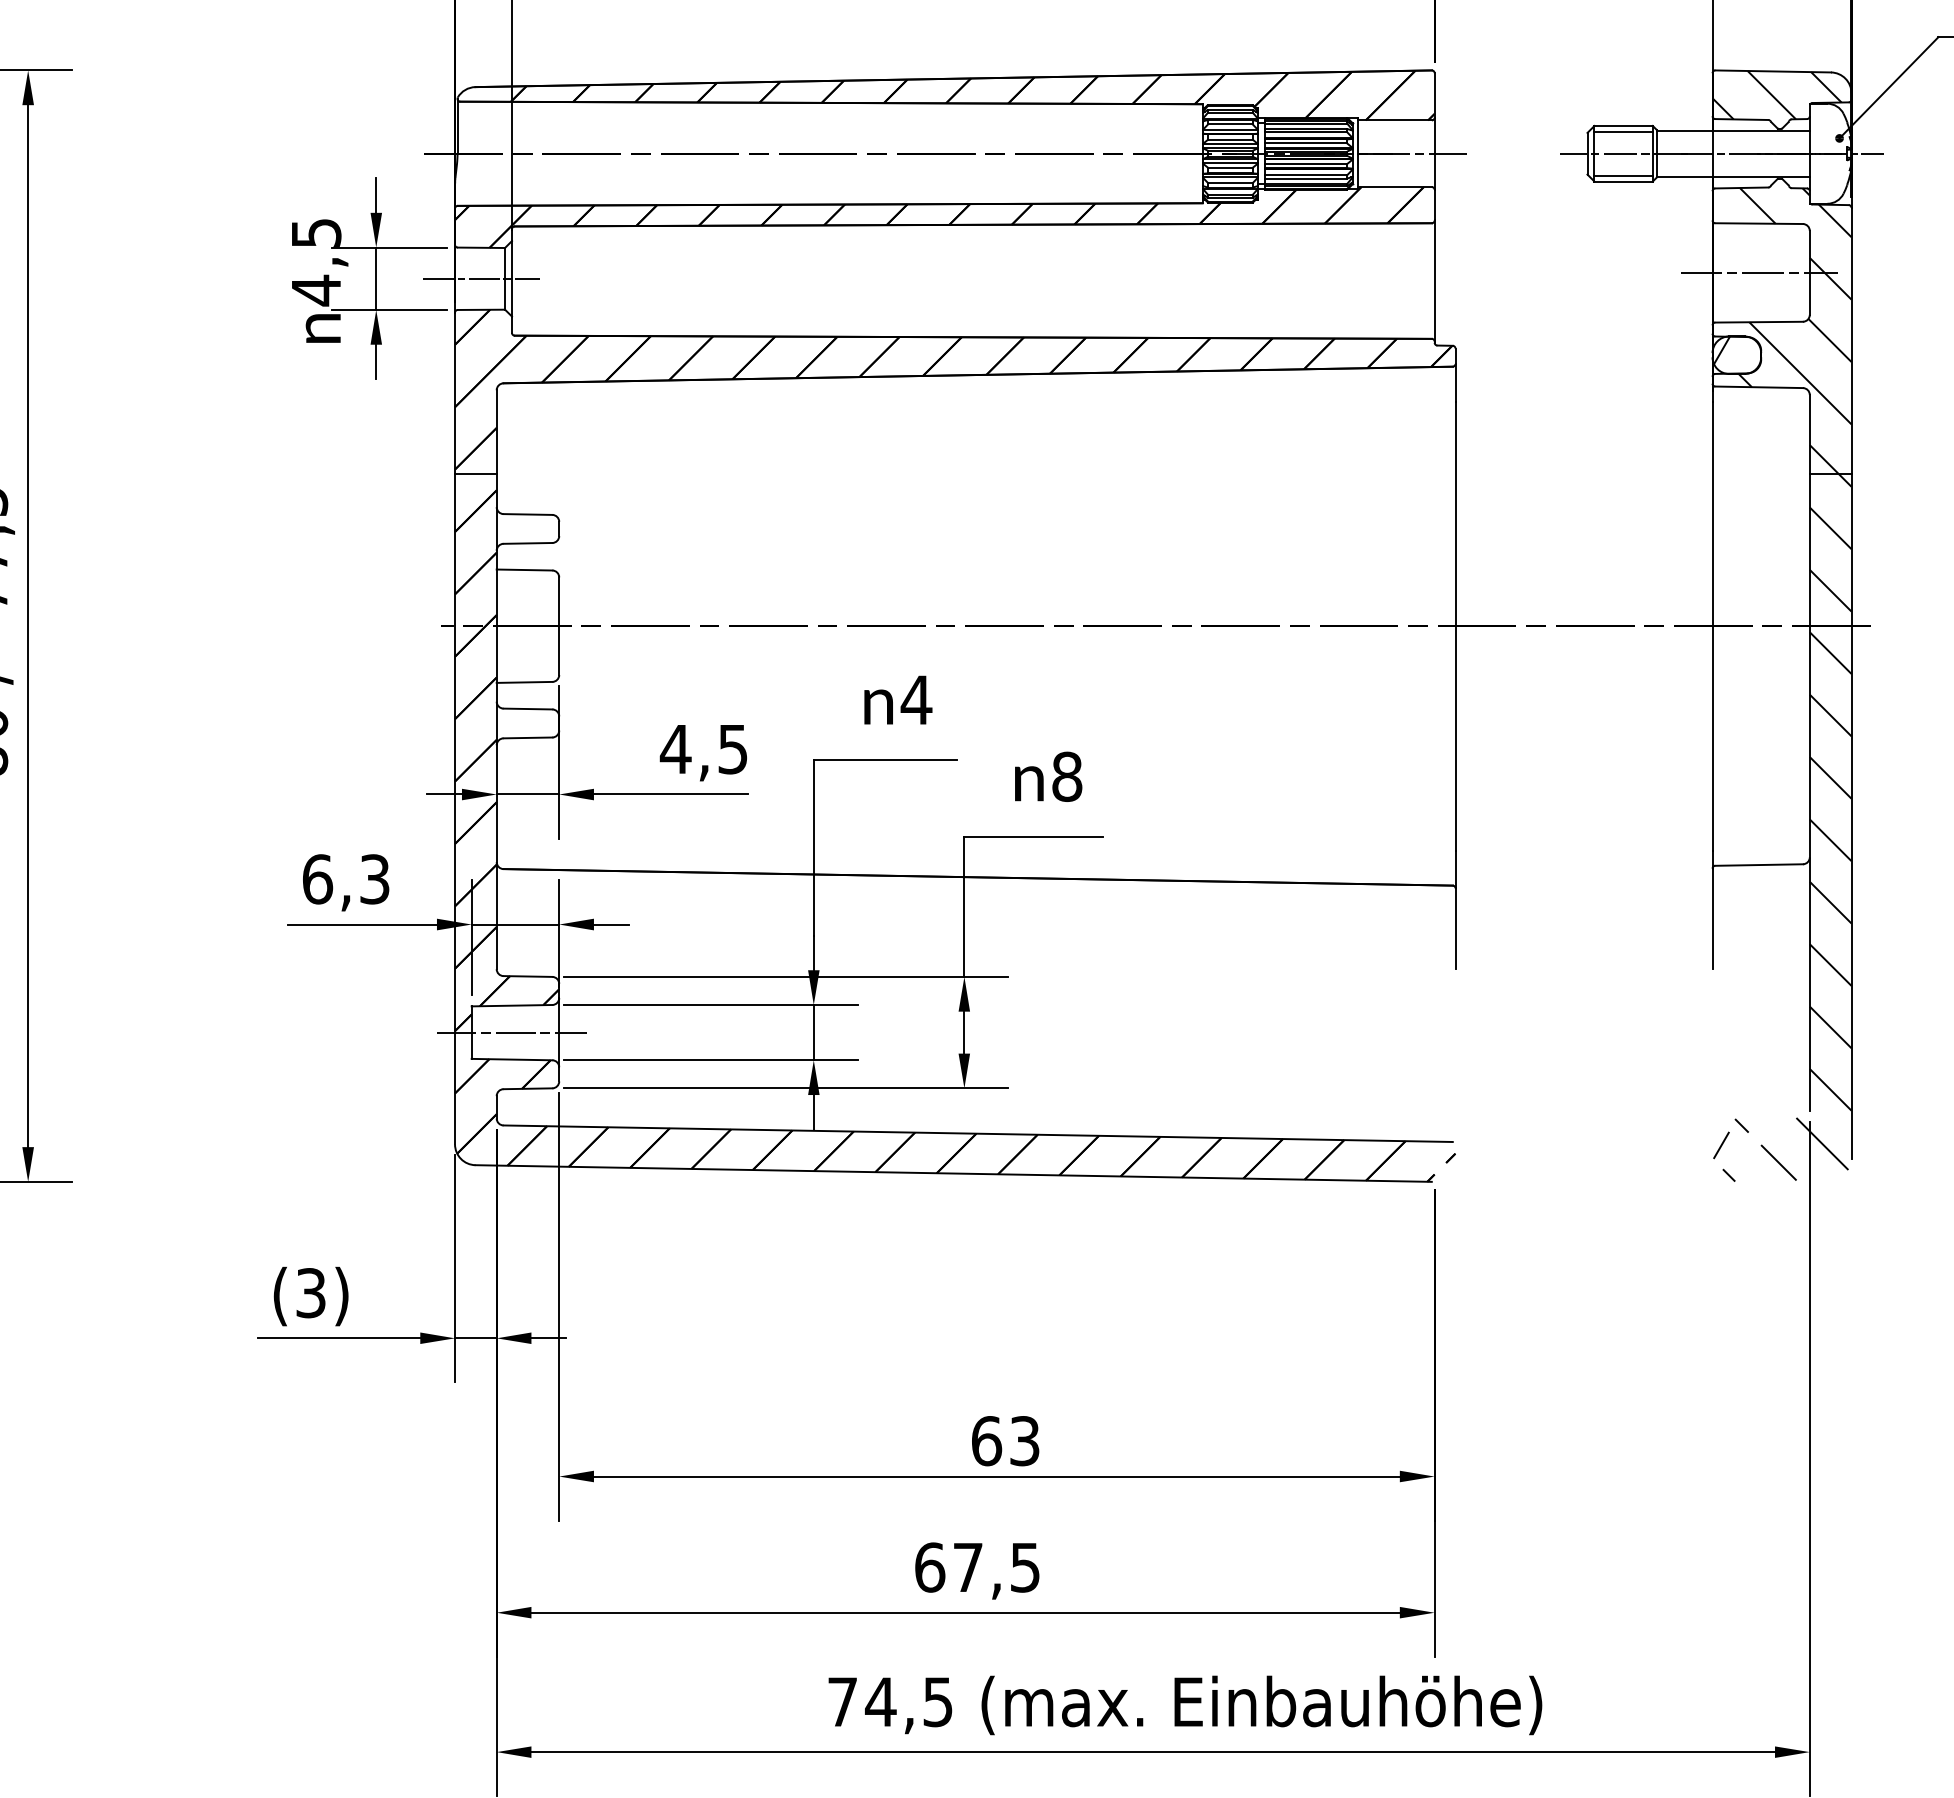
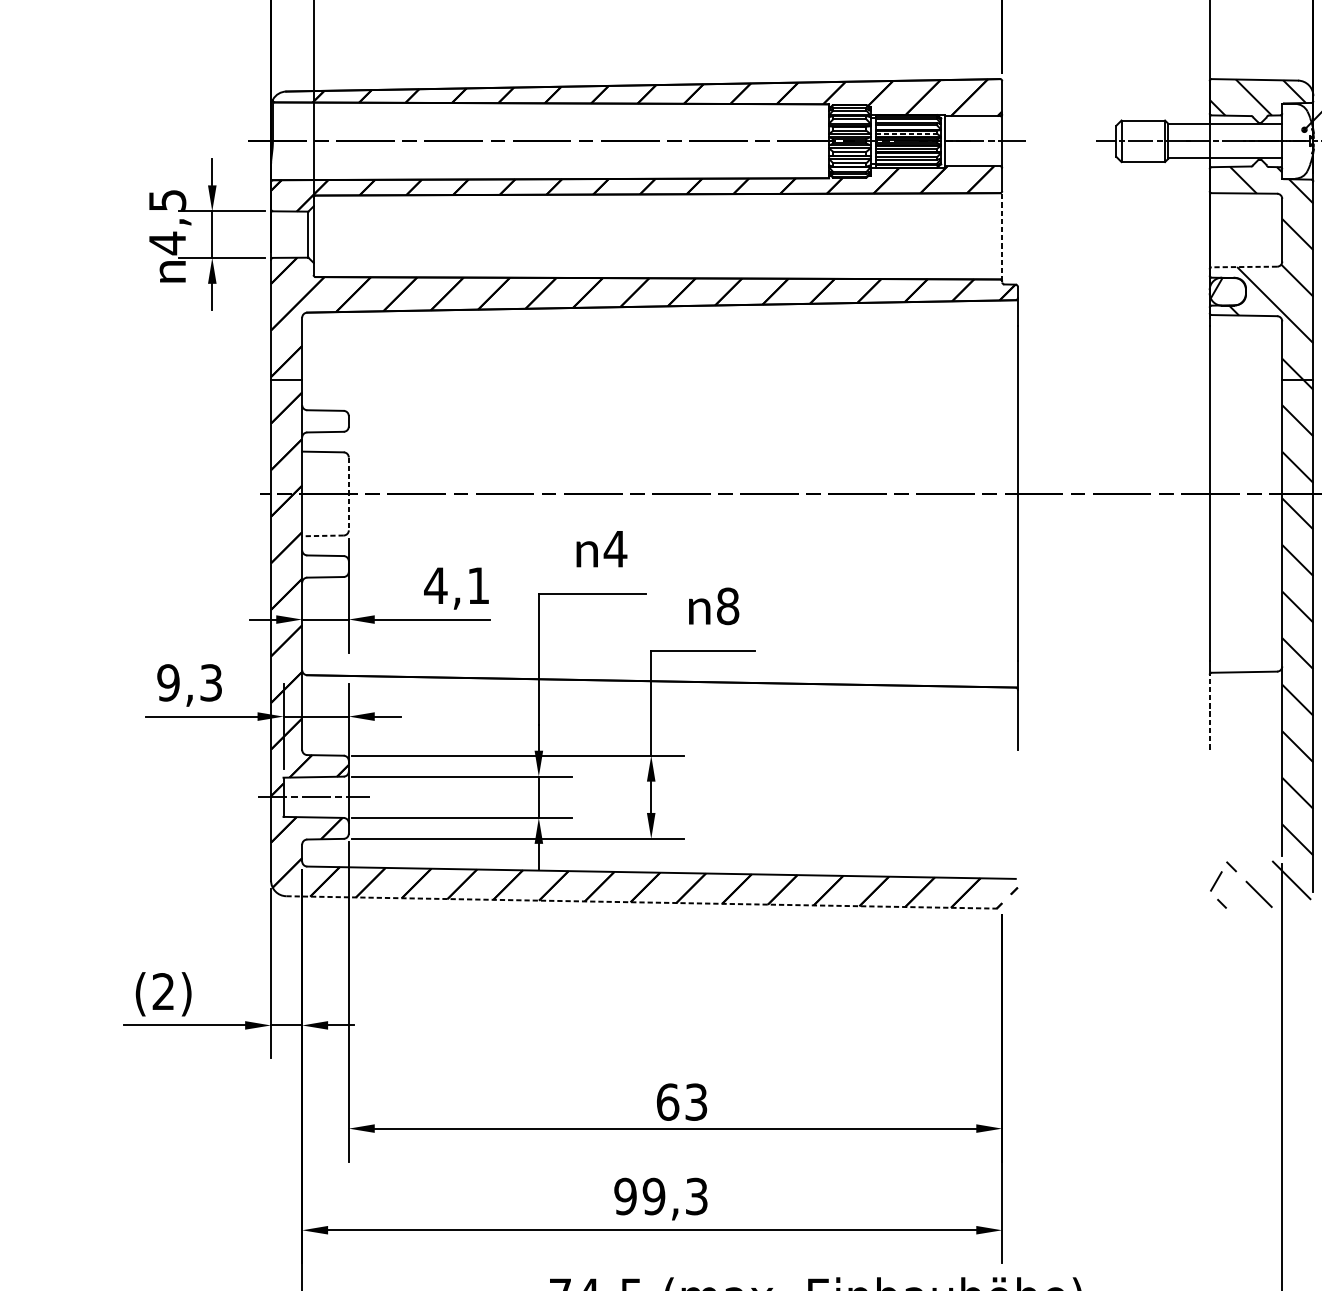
line: (1623, 131) -> (1143, 124), removed
line: (1306, 143) -> (906, 133), solid -> dashed
line: (1623, 175) -> (1143, 157), removed
line: (1758, 272) -> (1243, 229), removed
line: (481, 278) -> (290, 234), removed
line: (1434, 281) -> (1002, 236), solid -> dashed
line: (1759, 322) -> (1244, 267), solid -> dashed
line: (559, 626) -> (349, 494), solid -> dashed
line: (524, 682) -> (322, 535), solid -> dashed
text: (732, 749) -> (478, 585), 4,5 -> 4,1
text: (317, 879) -> (168, 682), 6,3 -> 9,3
line: (1712, 918) -> (1209, 712), solid -> dashed
line: (954, 1173) -> (643, 902), solid -> dashed
text: (310, 1293) -> (163, 992), (3) -> (2)
text: (976, 1567) -> (660, 1196), 67,5 -> 99,3

